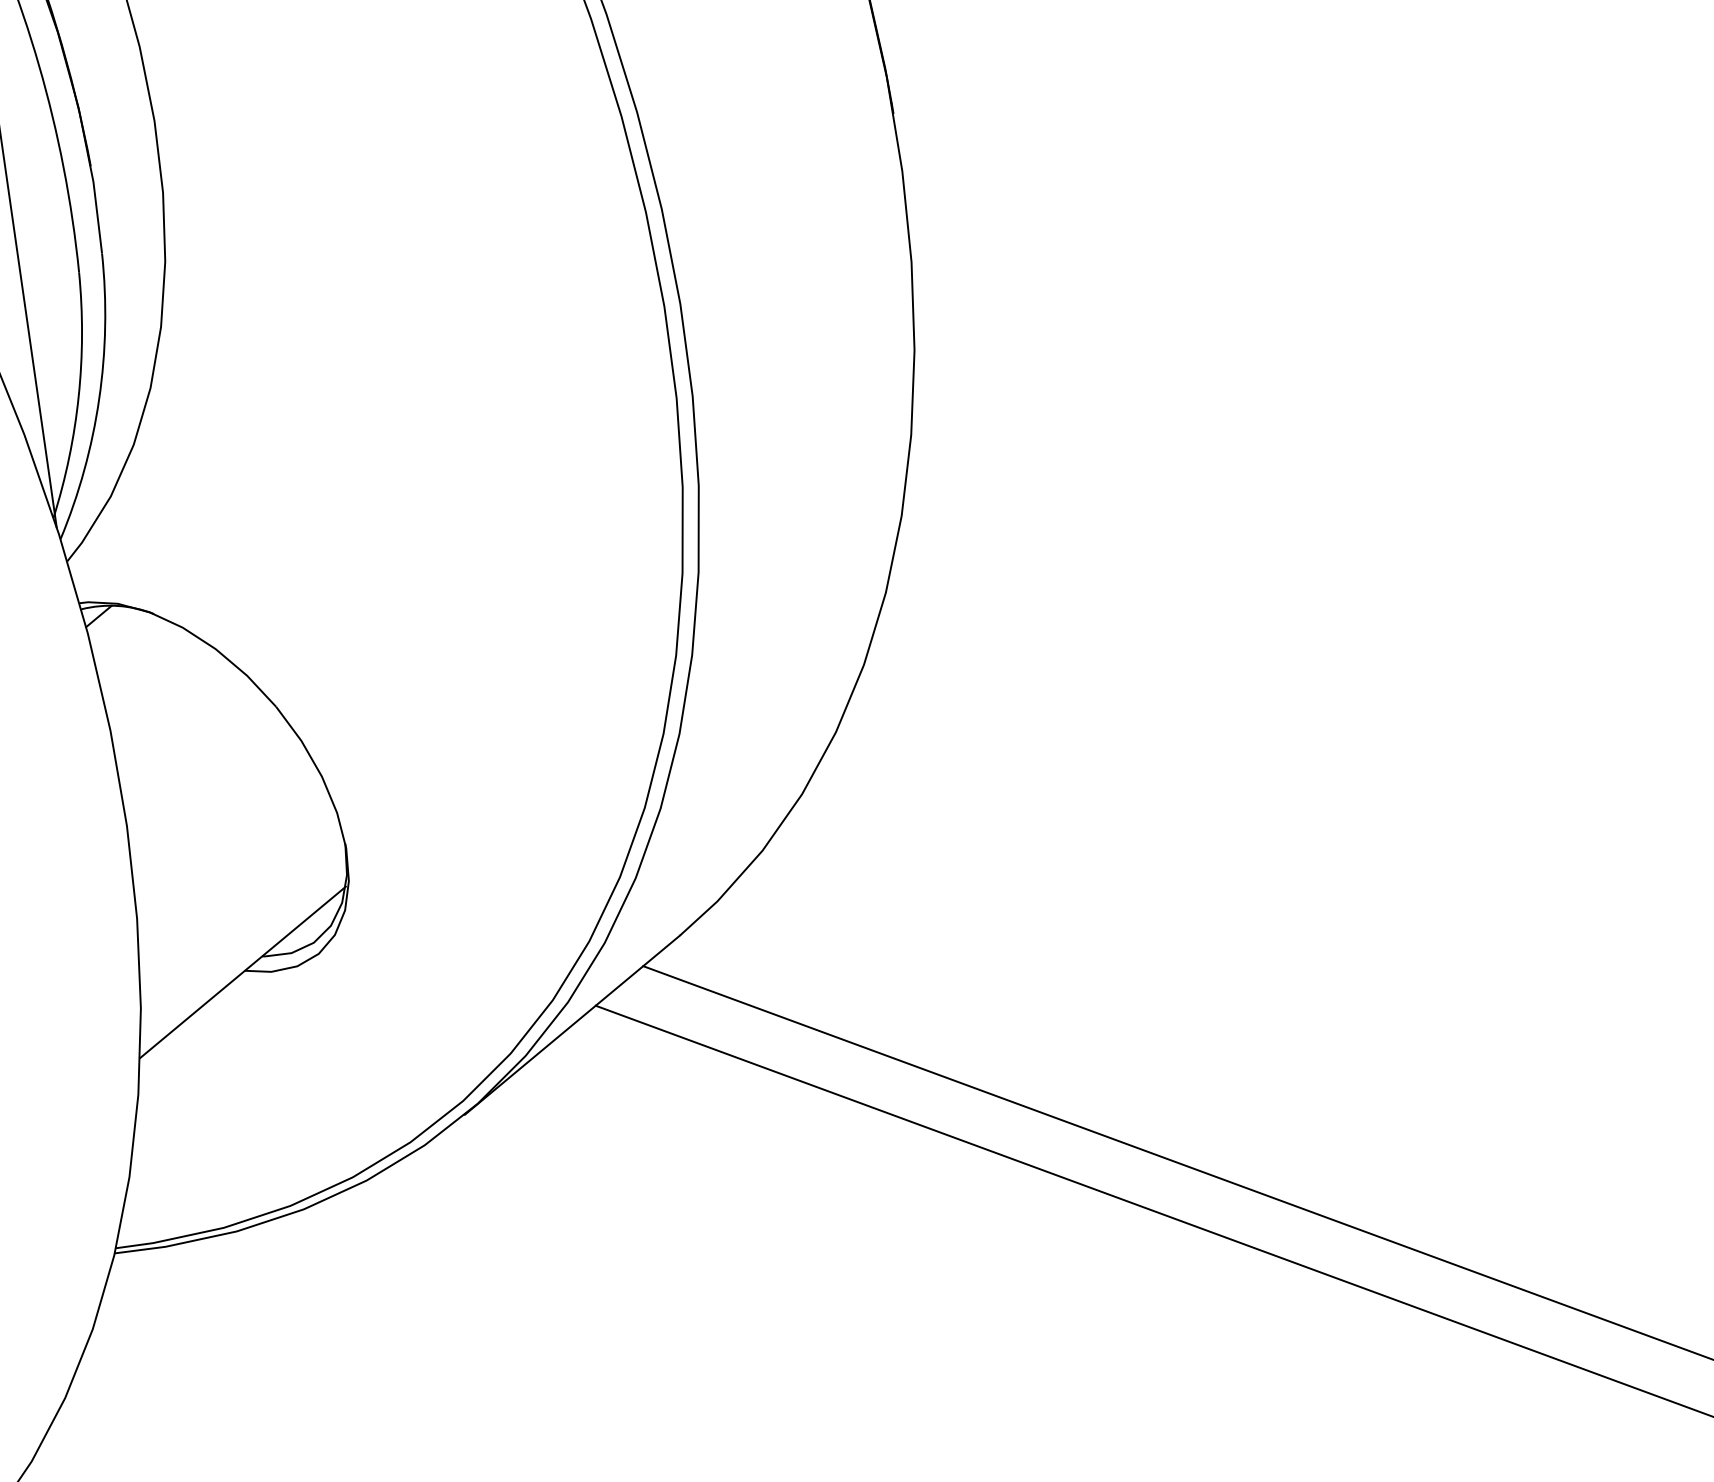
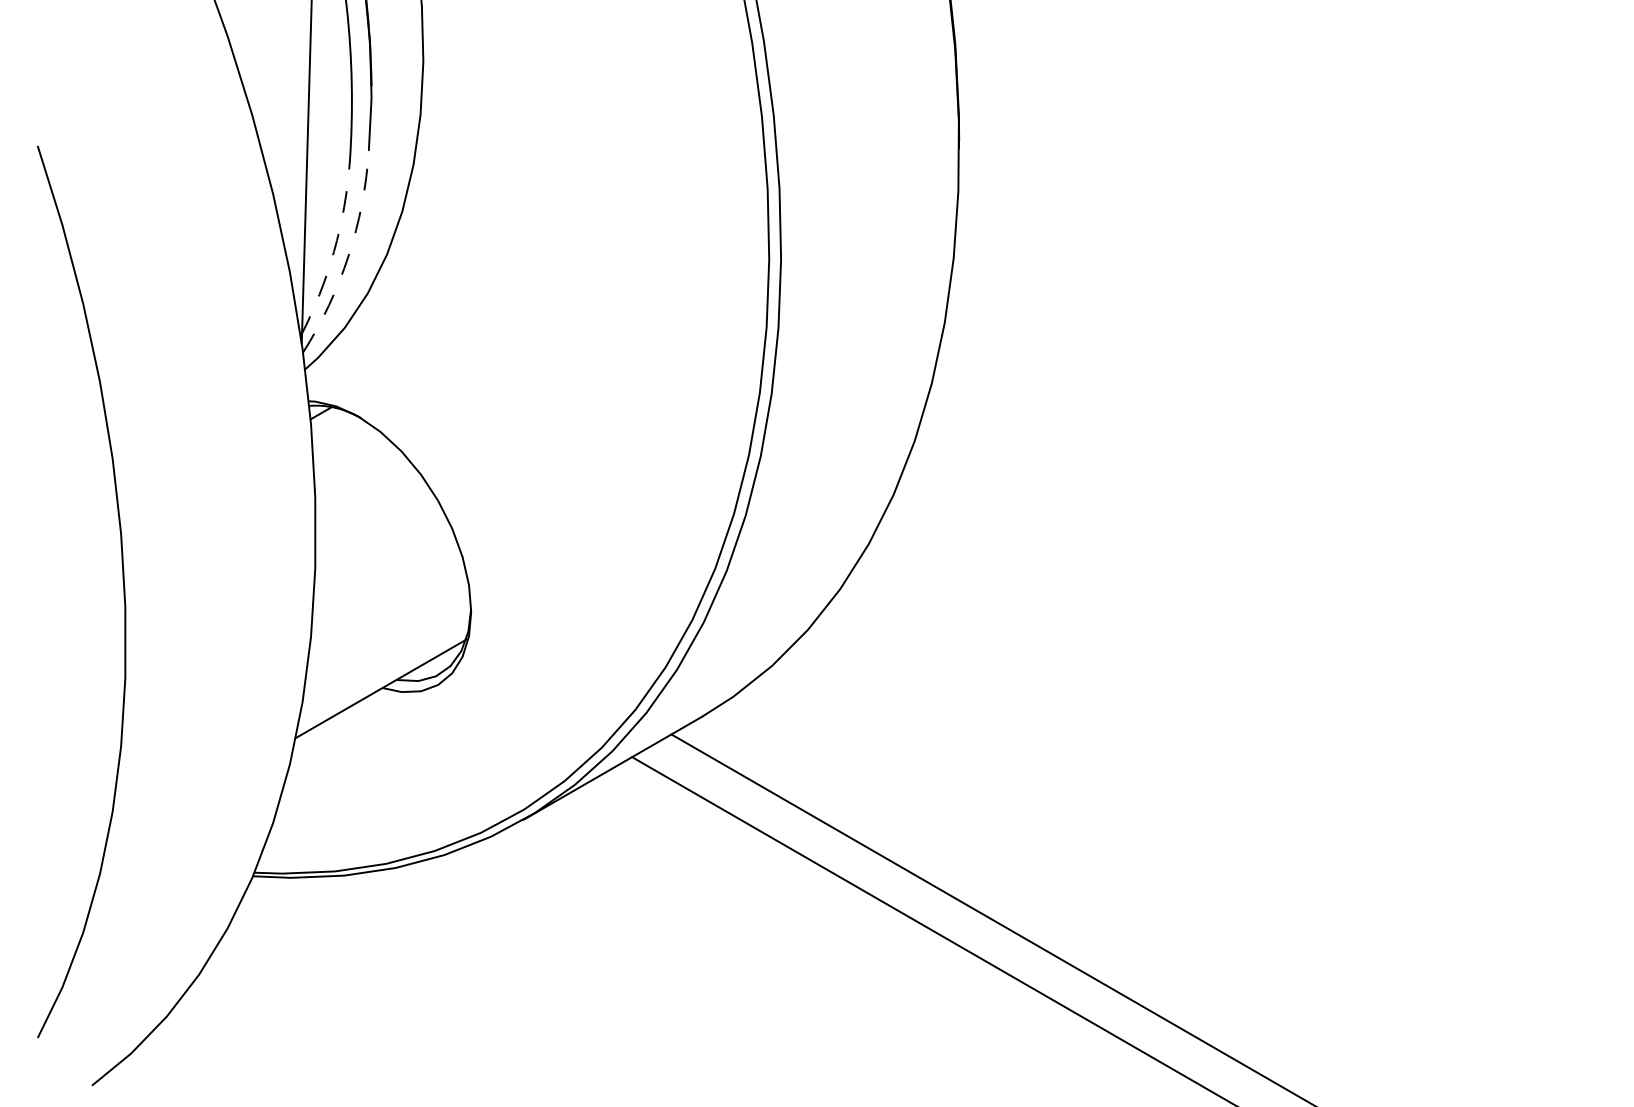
arc: (79, 396) -> (334, 251), solid -> dashed
arc: (99, 398) -> (348, 255), solid -> dashed

